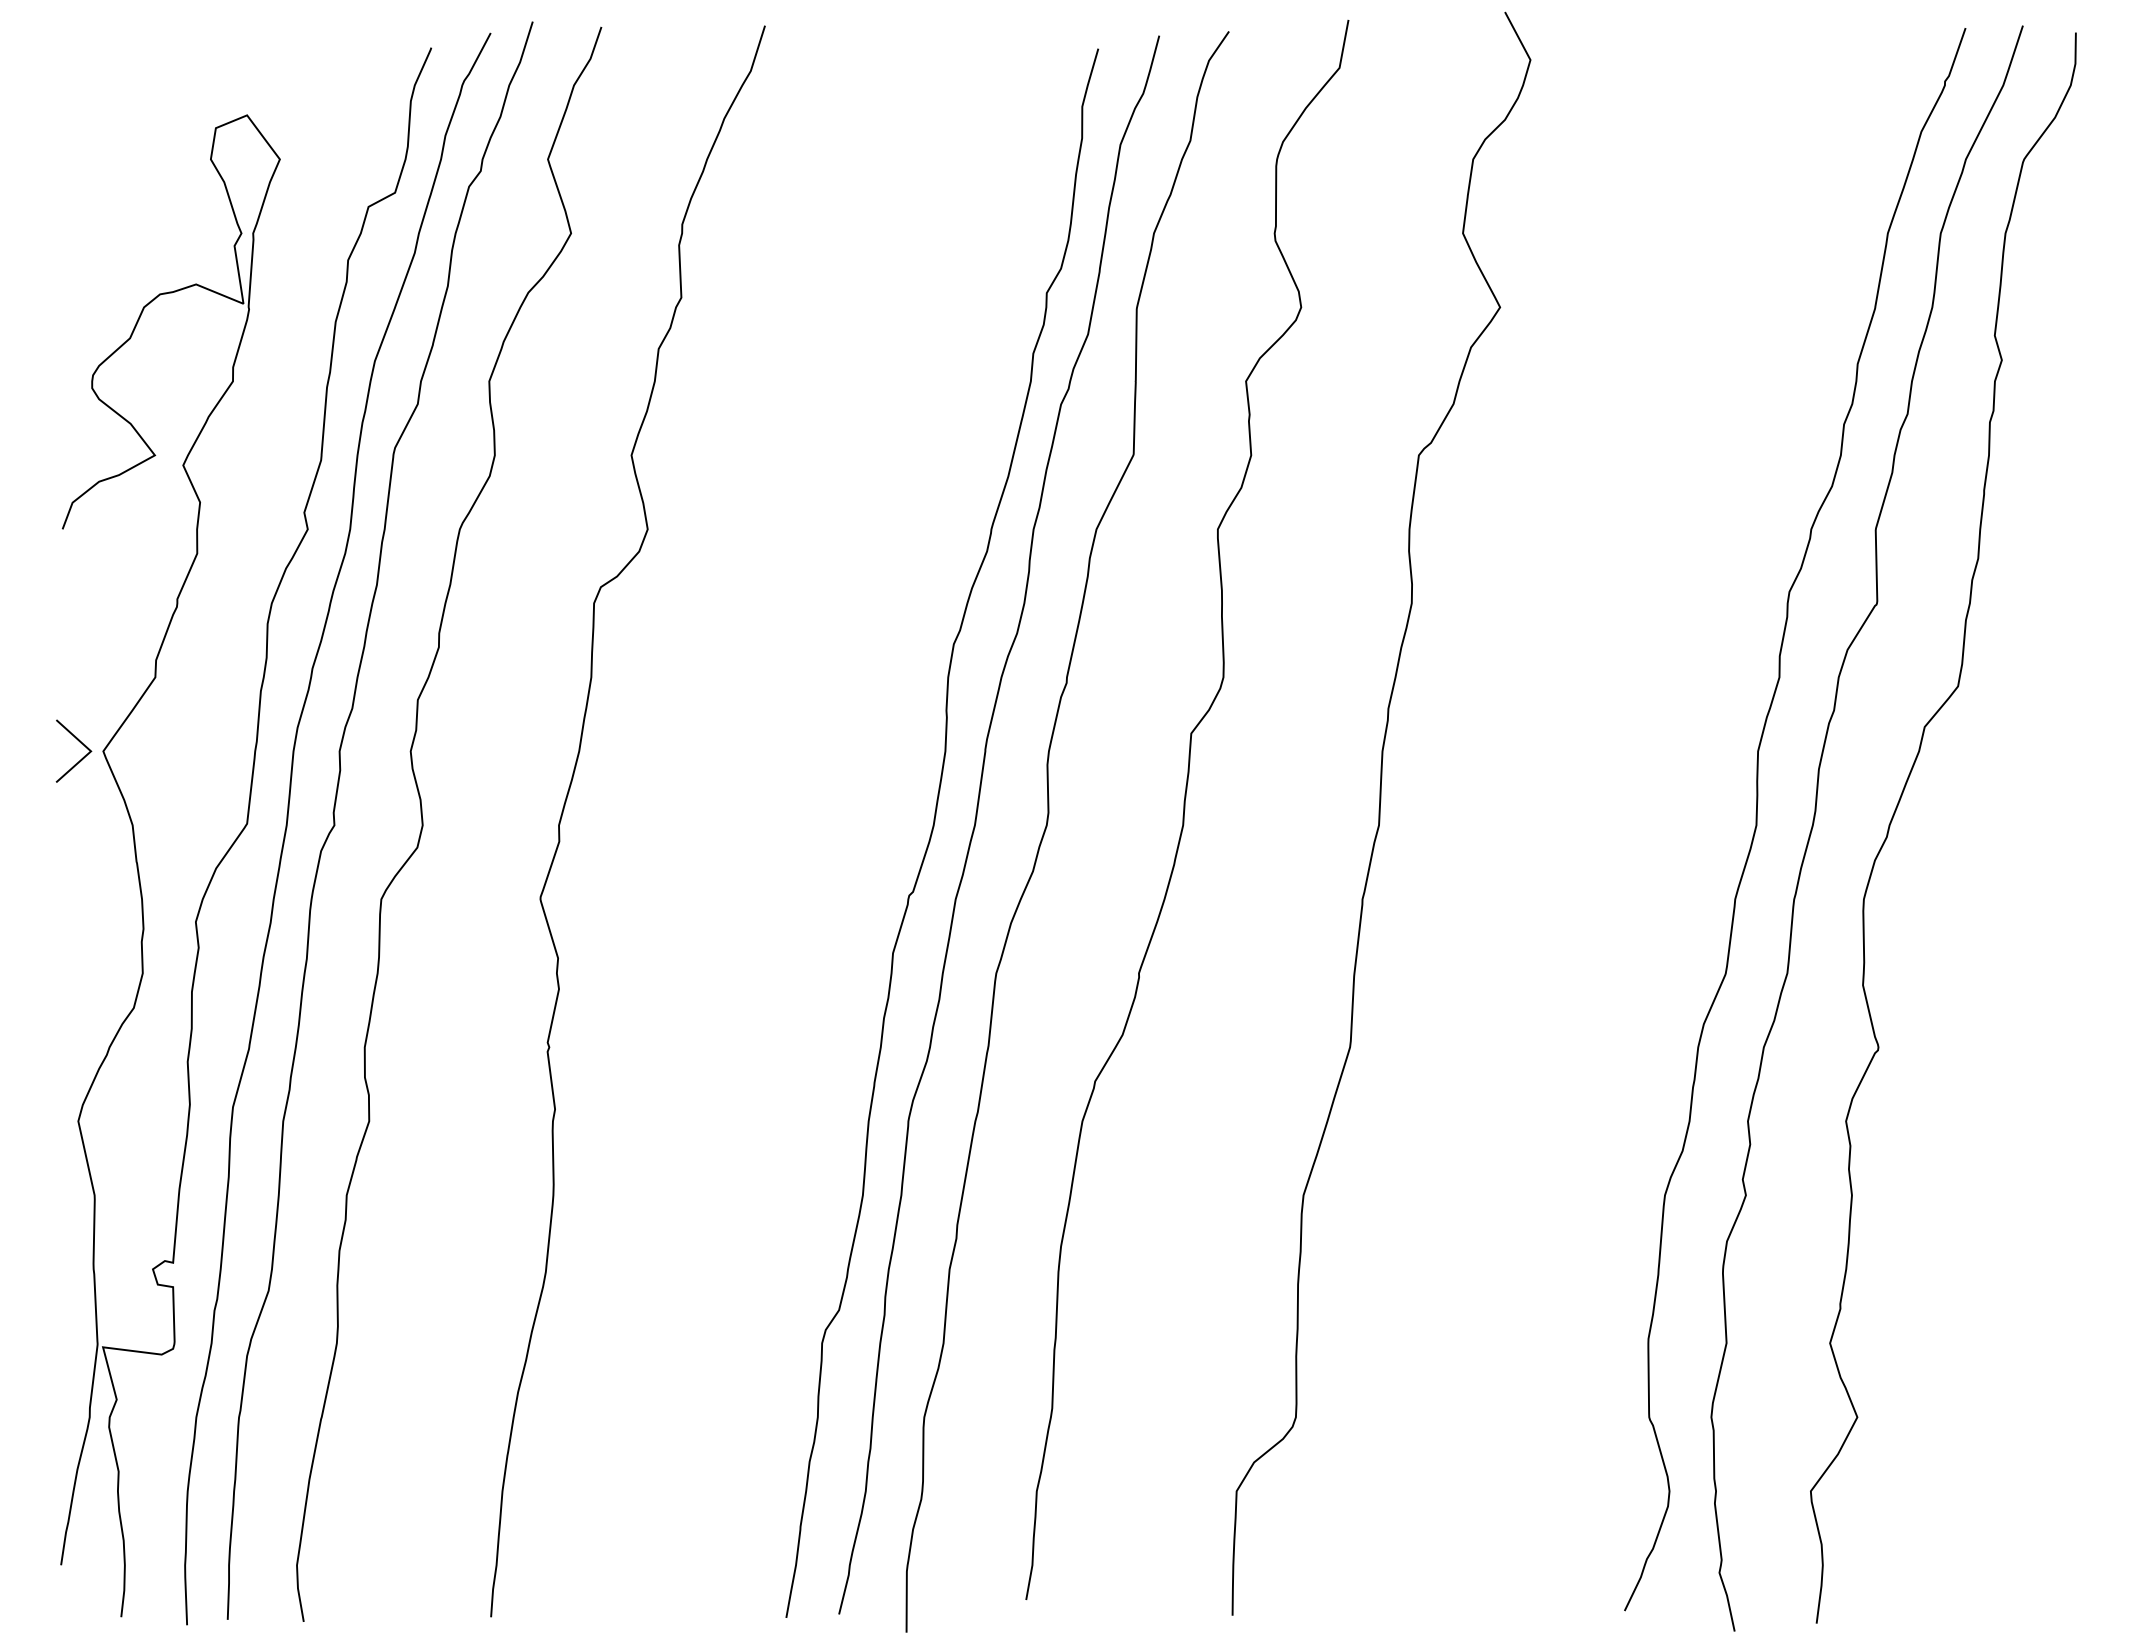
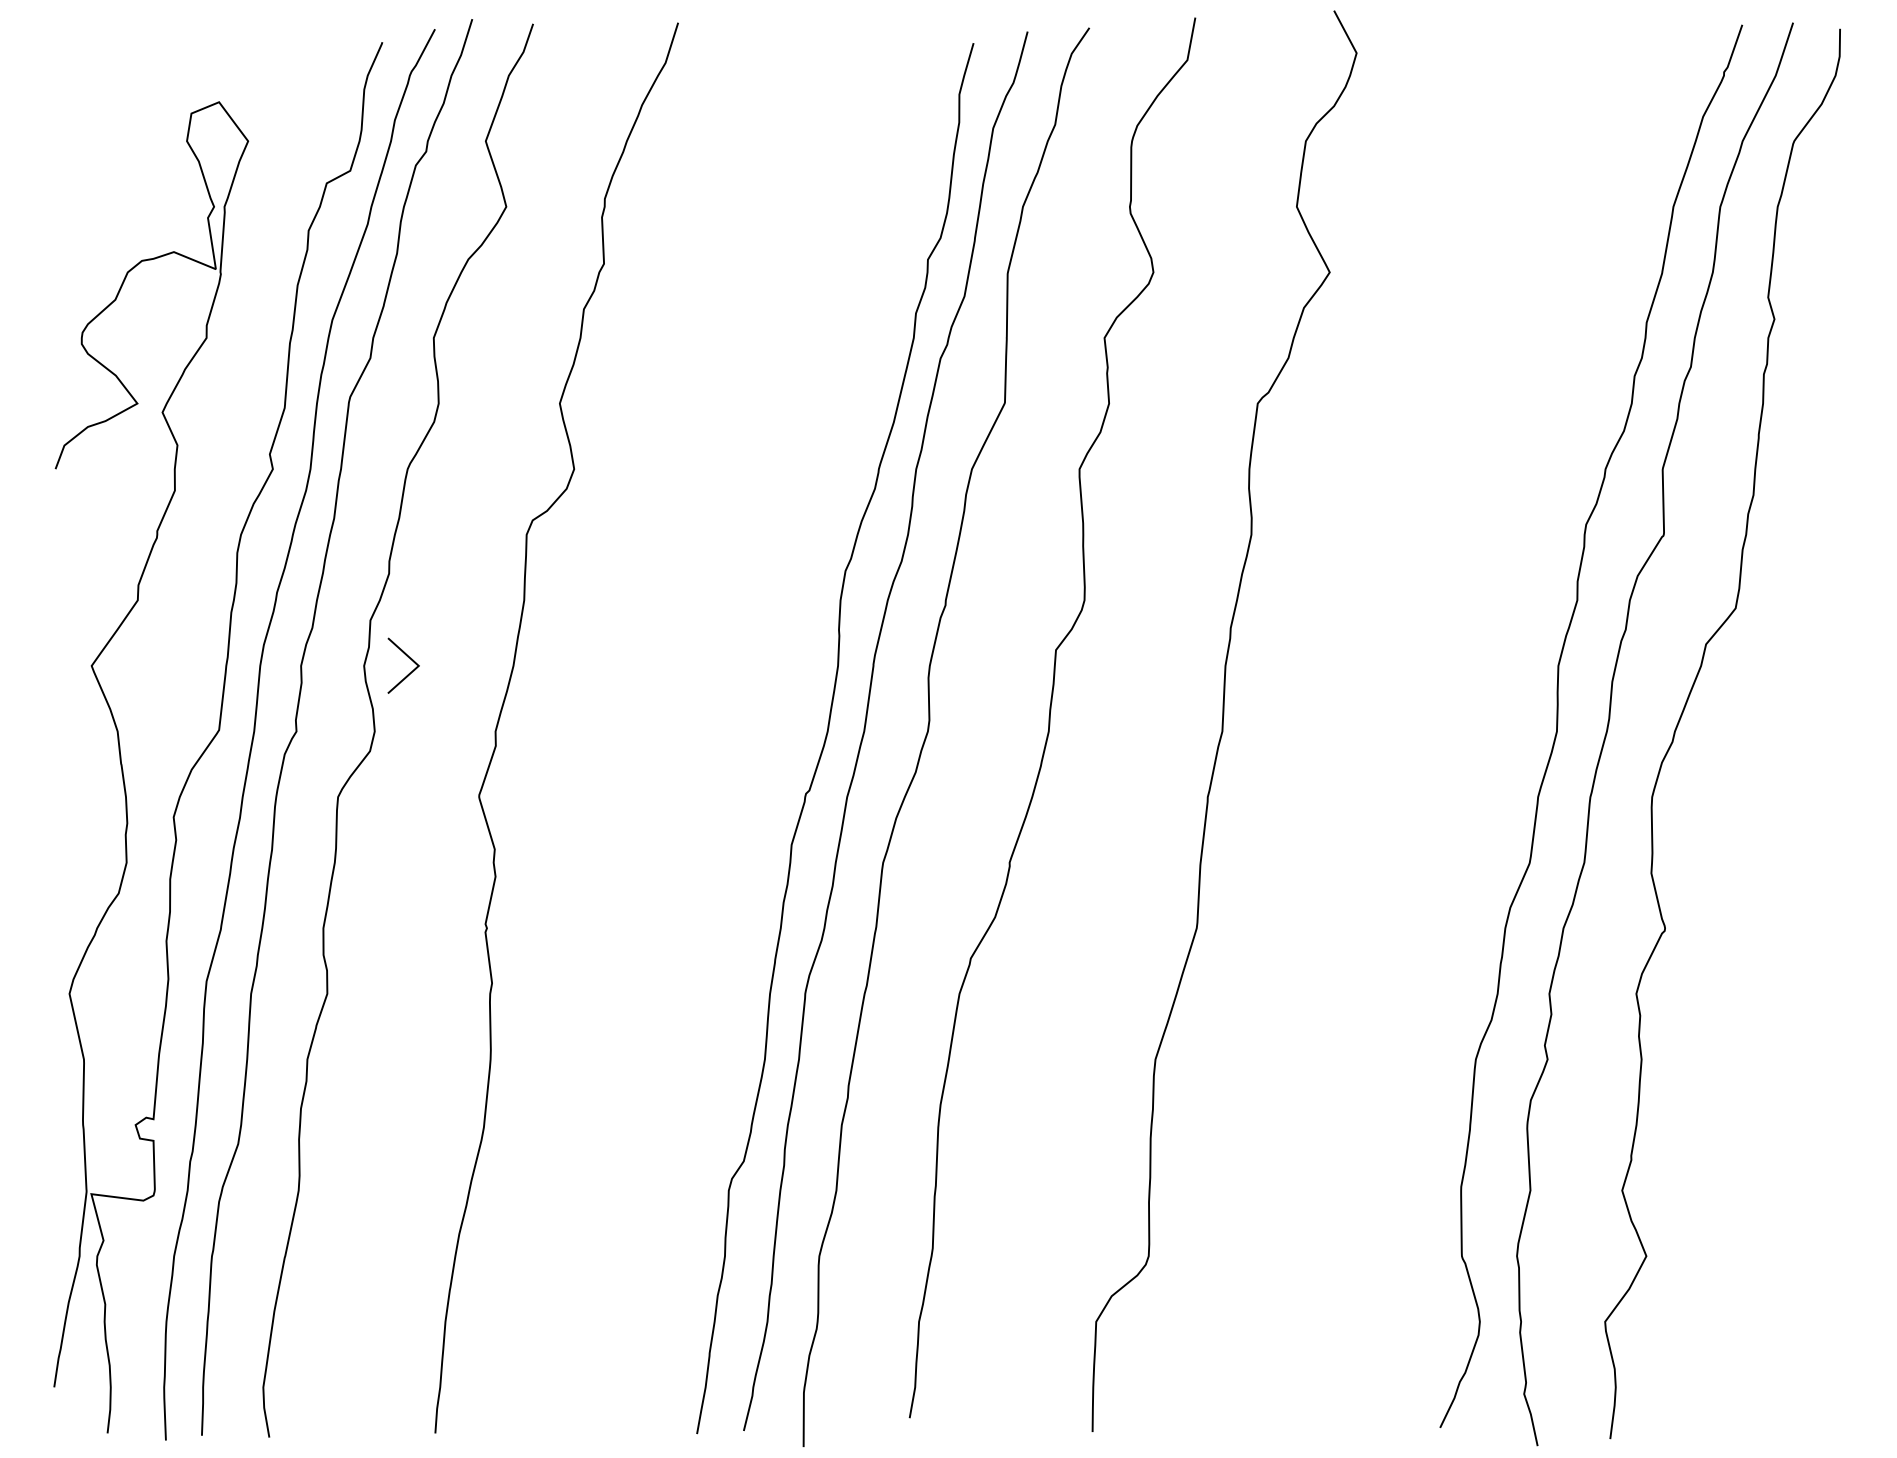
line: (80, 742) -> (409, 658), moved

